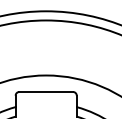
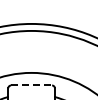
line: (46, 92) -> (31, 85), solid -> dashed

